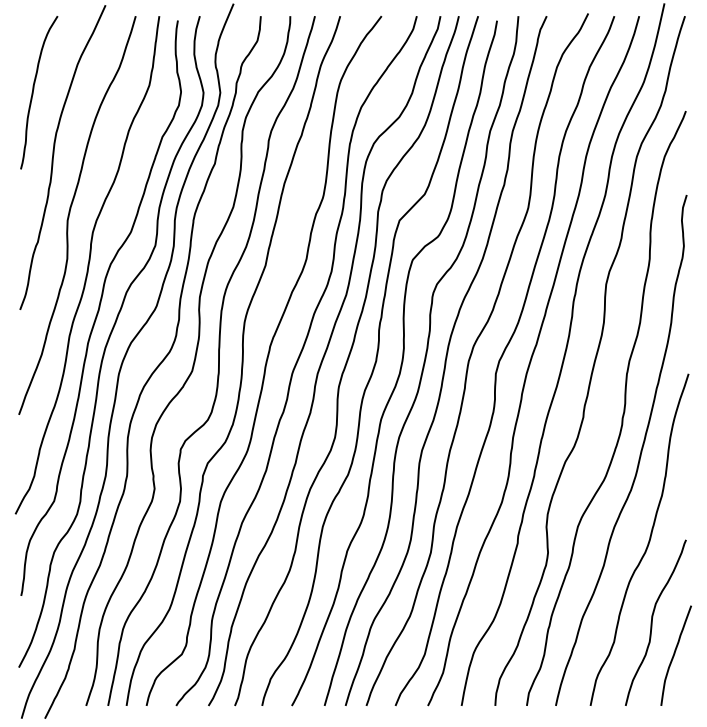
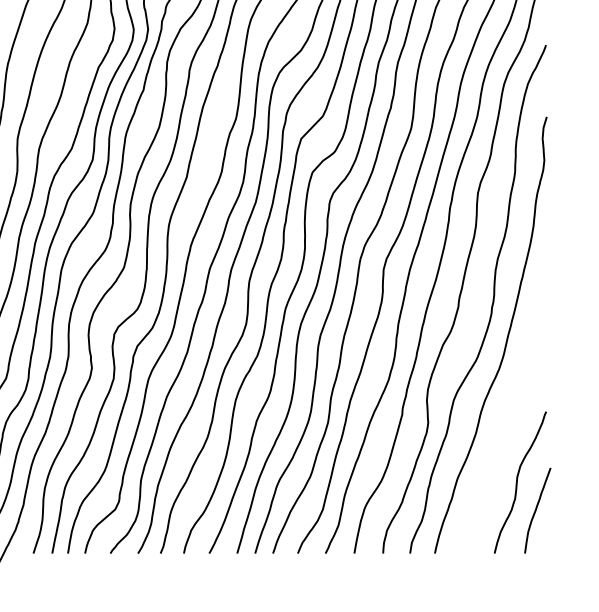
curve: (647, 543) -> (513, 414), removed

